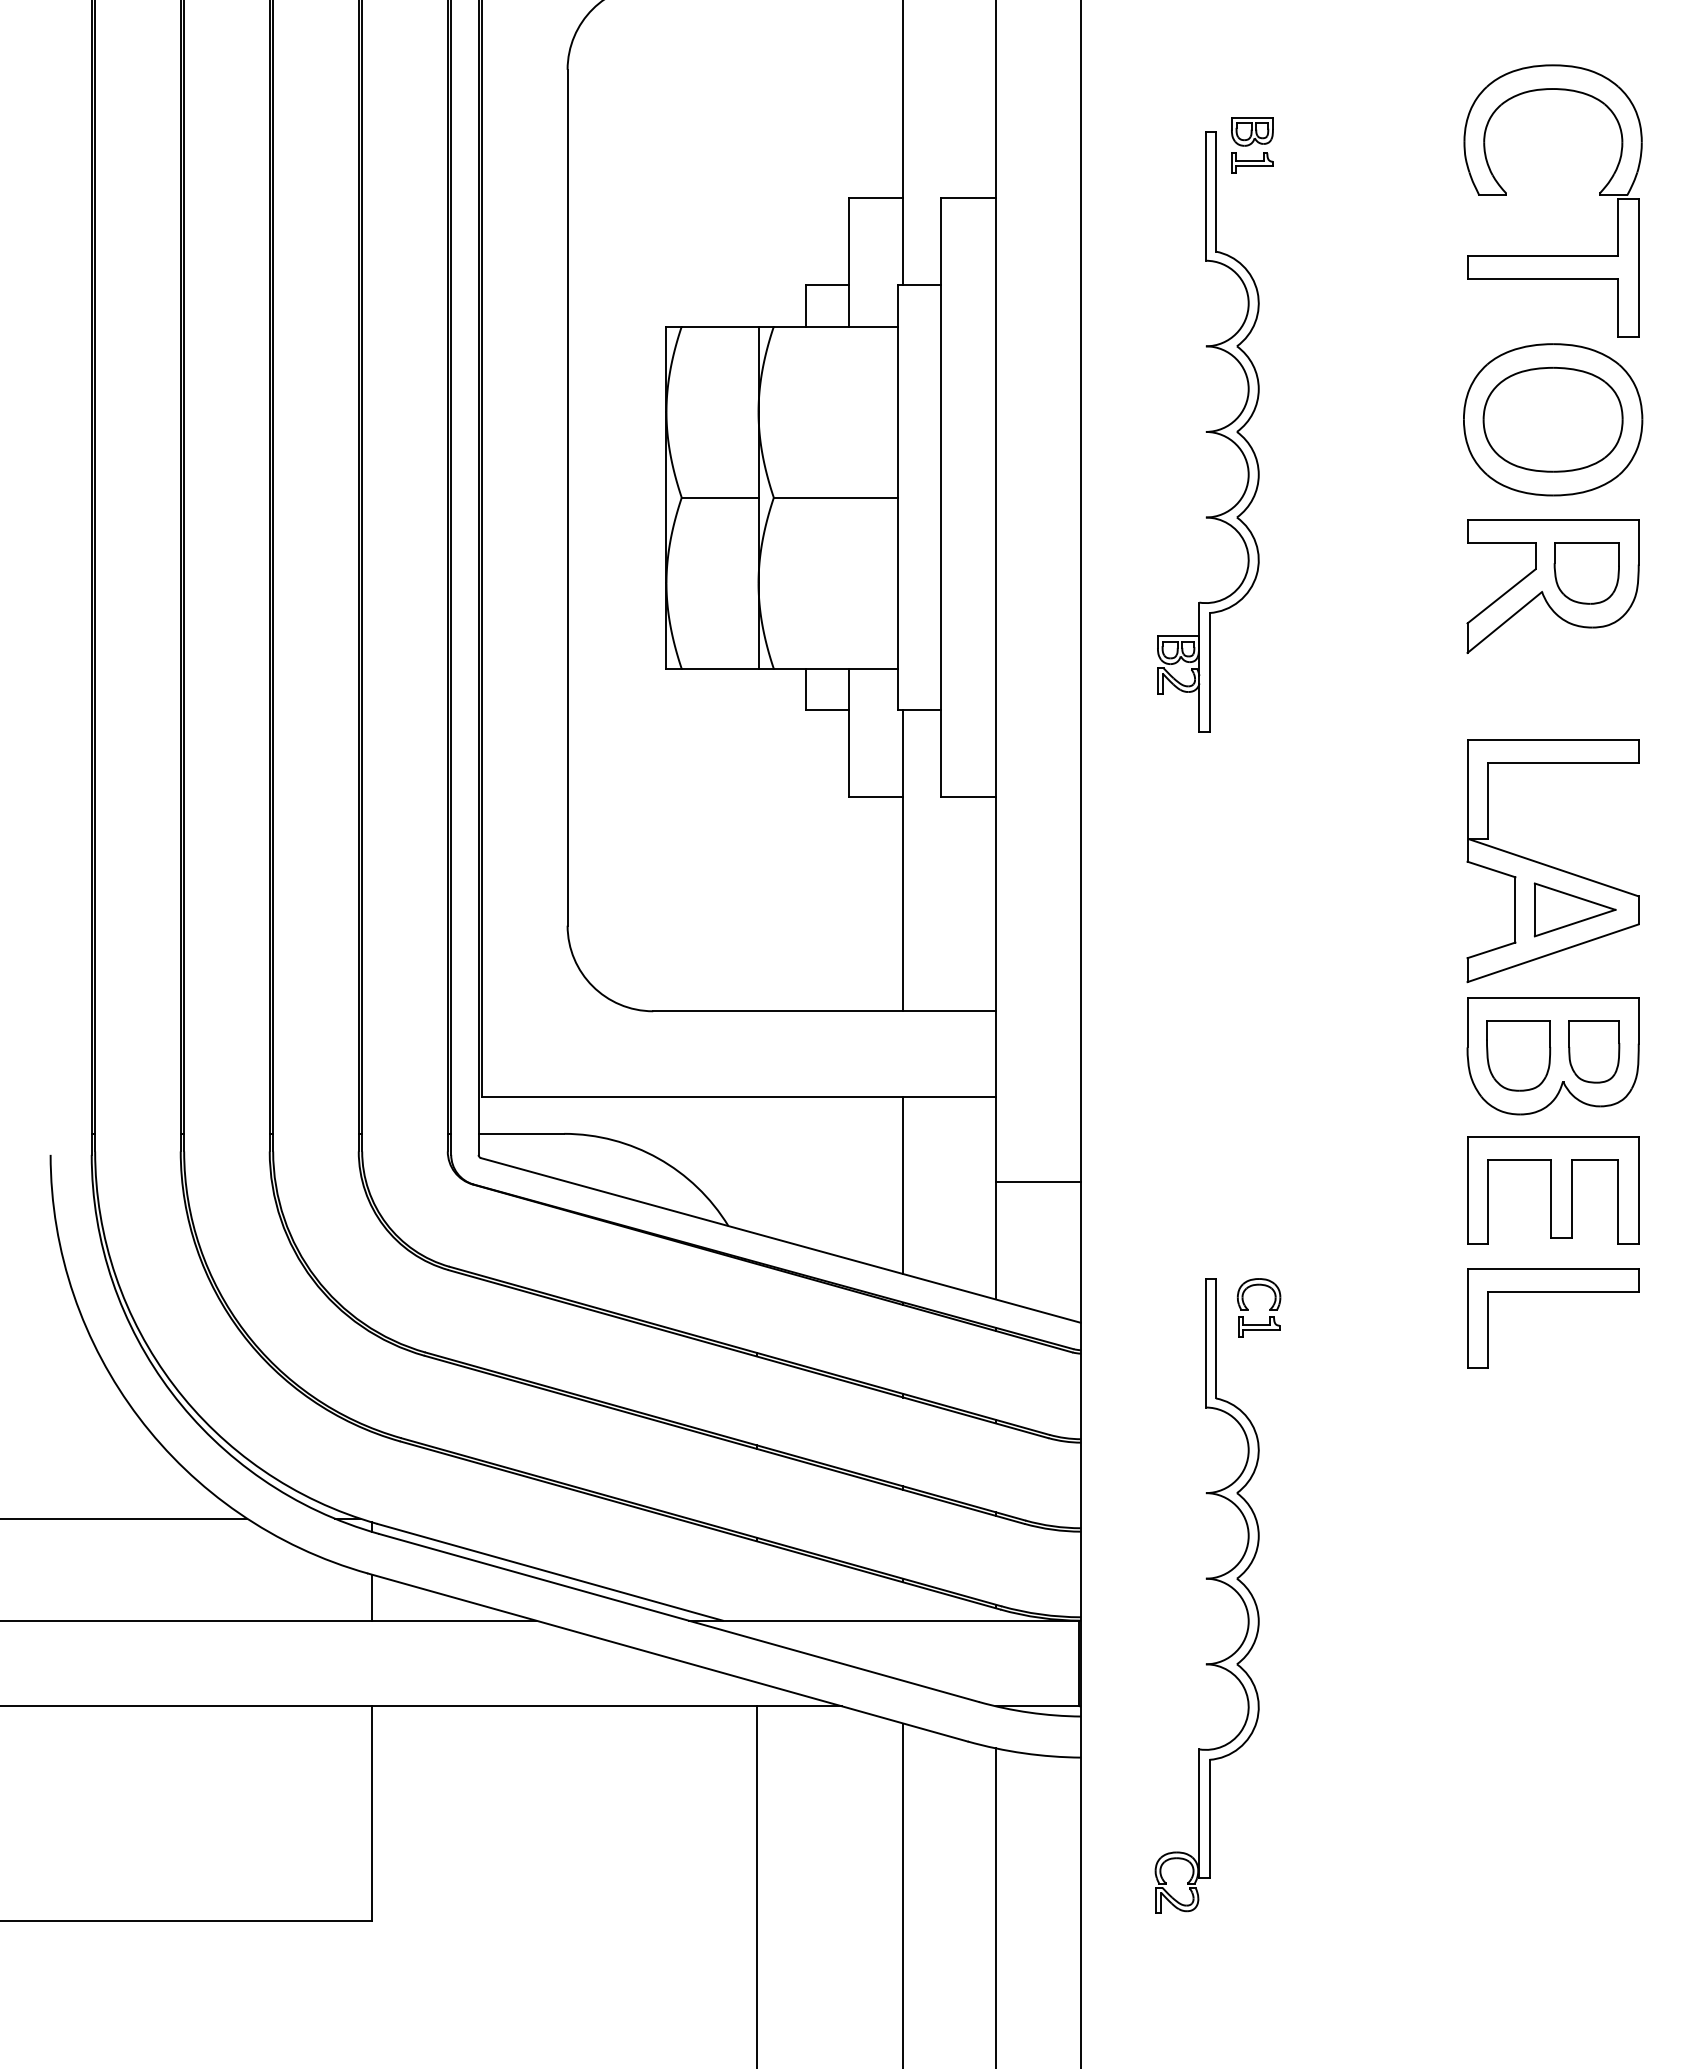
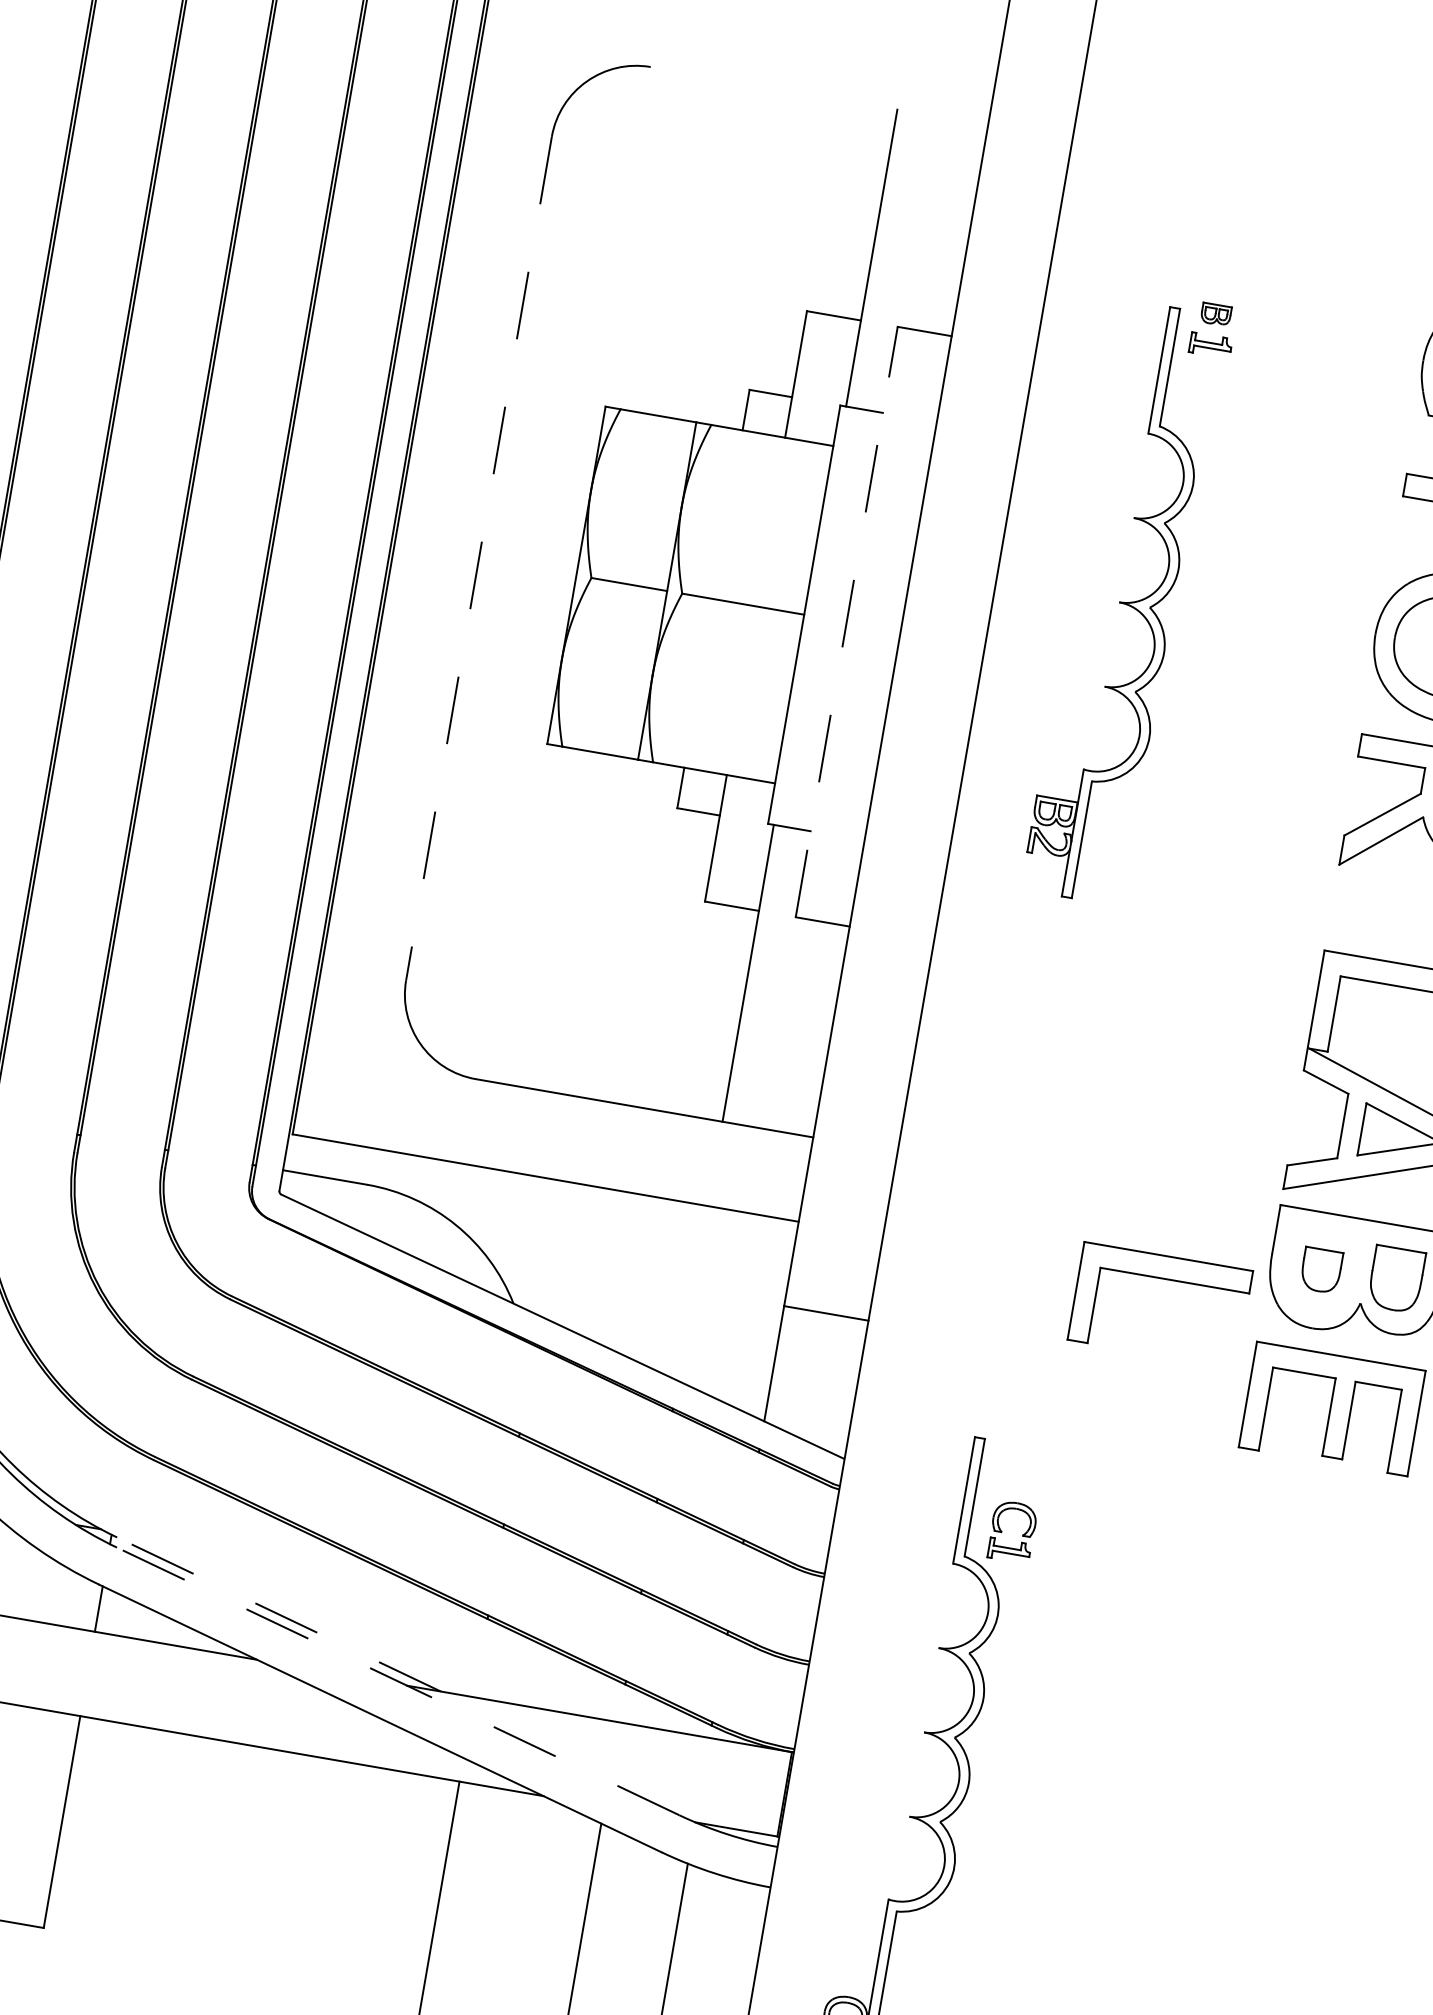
part: (1252, 131) -> (1216, 314), size x0.7
line: (567, 497) -> (478, 558), solid -> dashed
line: (940, 497) -> (846, 621), solid -> dashed
part: (1518, 1055) -> (1321, 1270), size x0.6
line: (903, 1185) -> (692, 1293), removed
part: (1553, 1292) -> (1165, 1279), moved
part: (1269, 1309) -> (1022, 1535), moved
line: (549, 1572) -> (278, 1614), solid -> dashed
line: (678, 1617) -> (397, 1680), solid -> dashed

